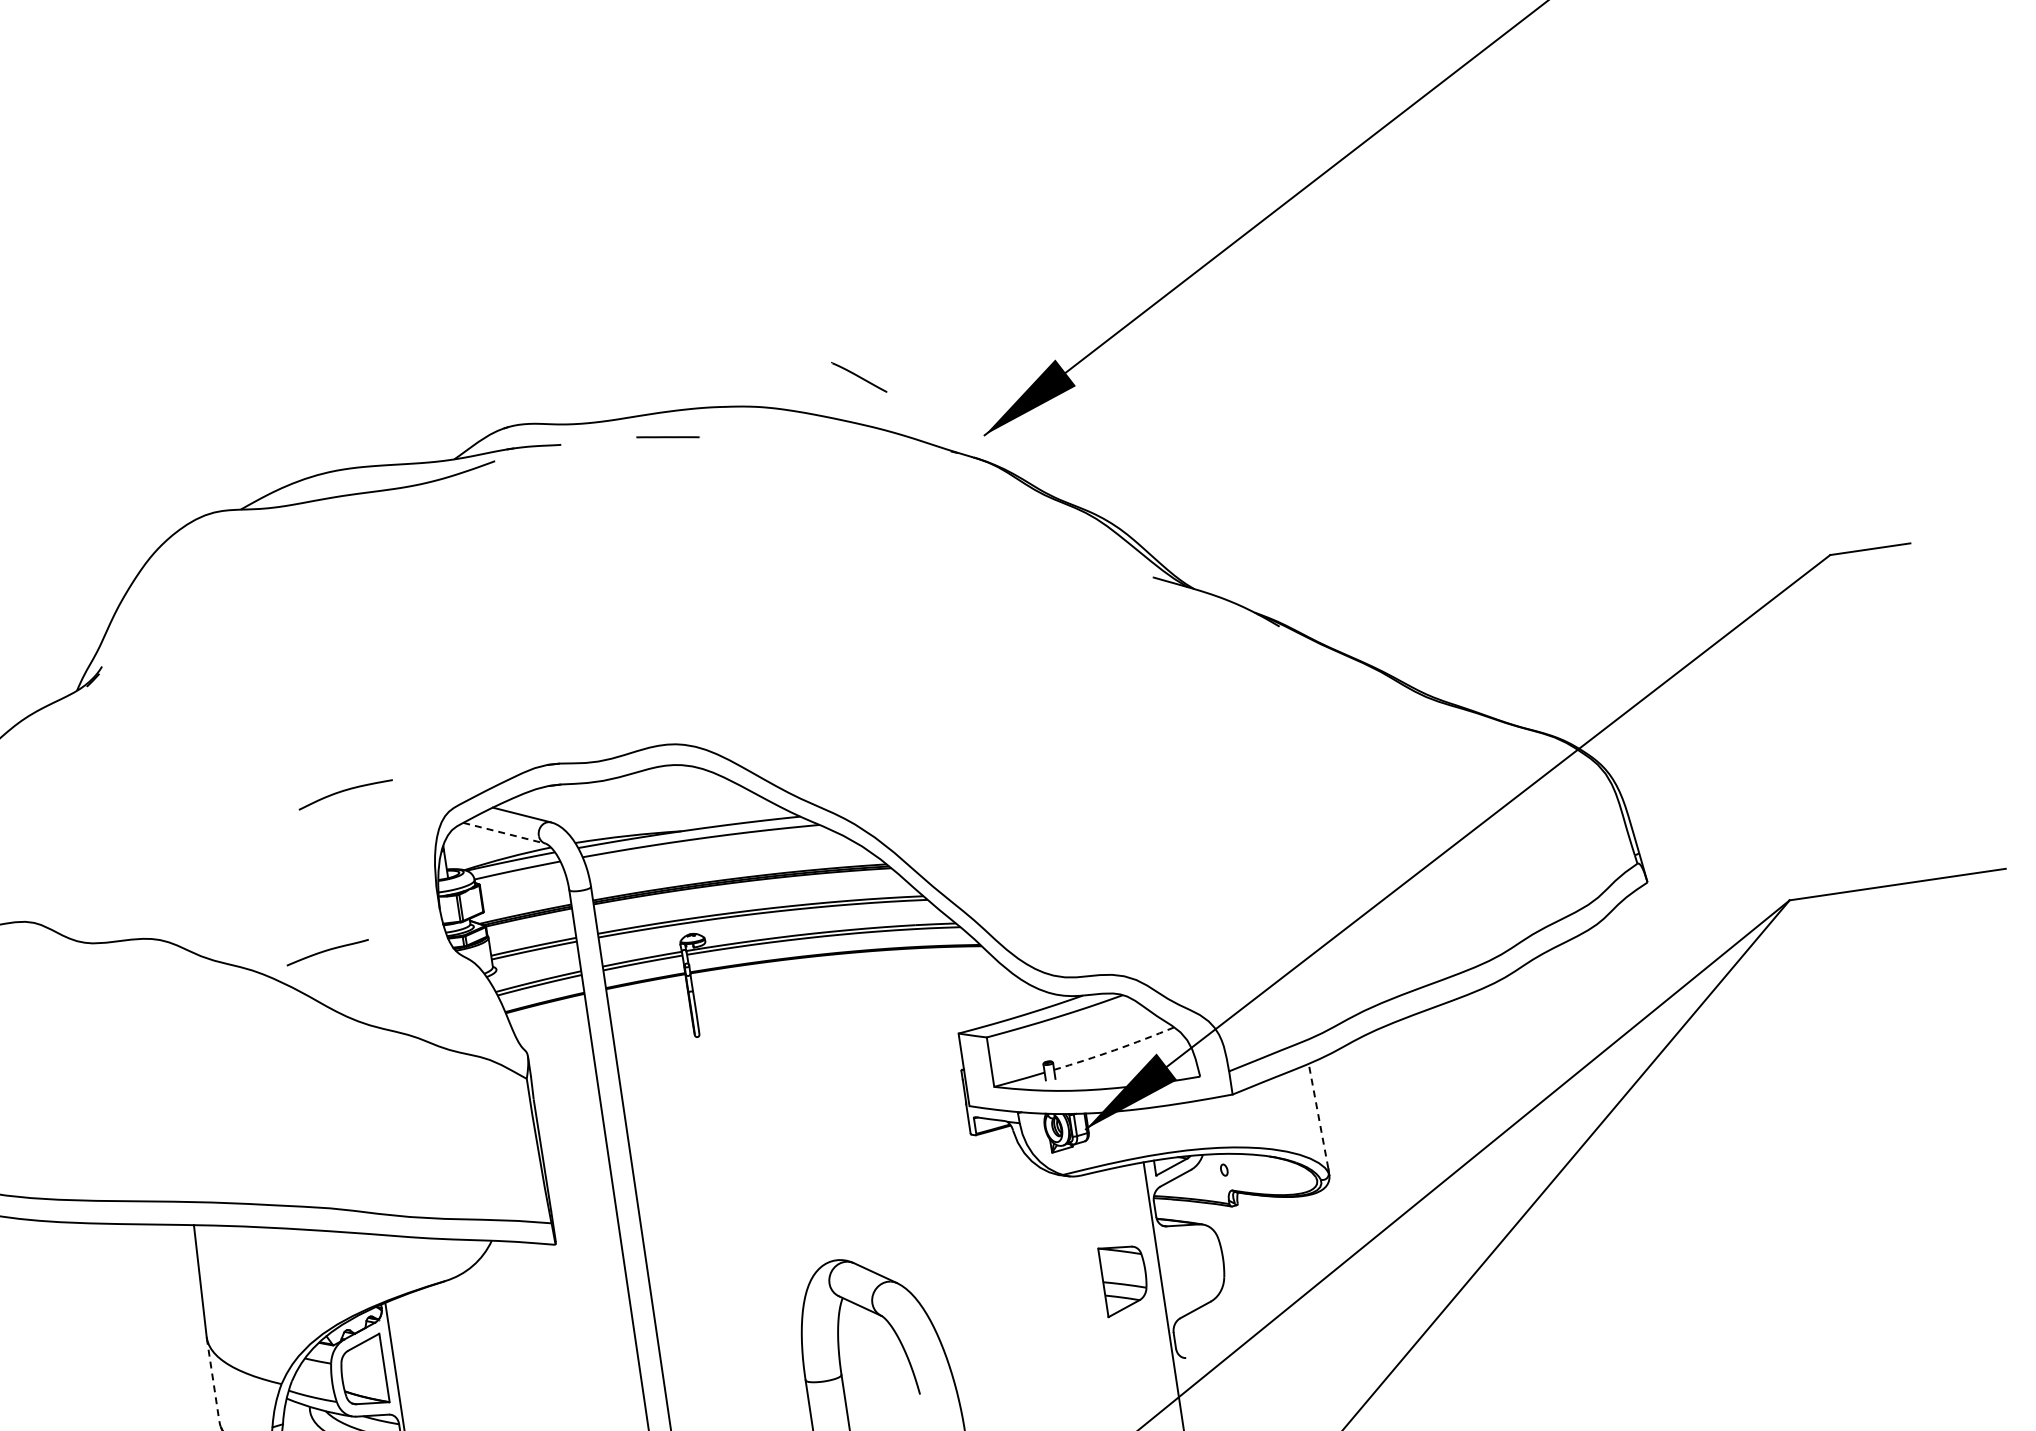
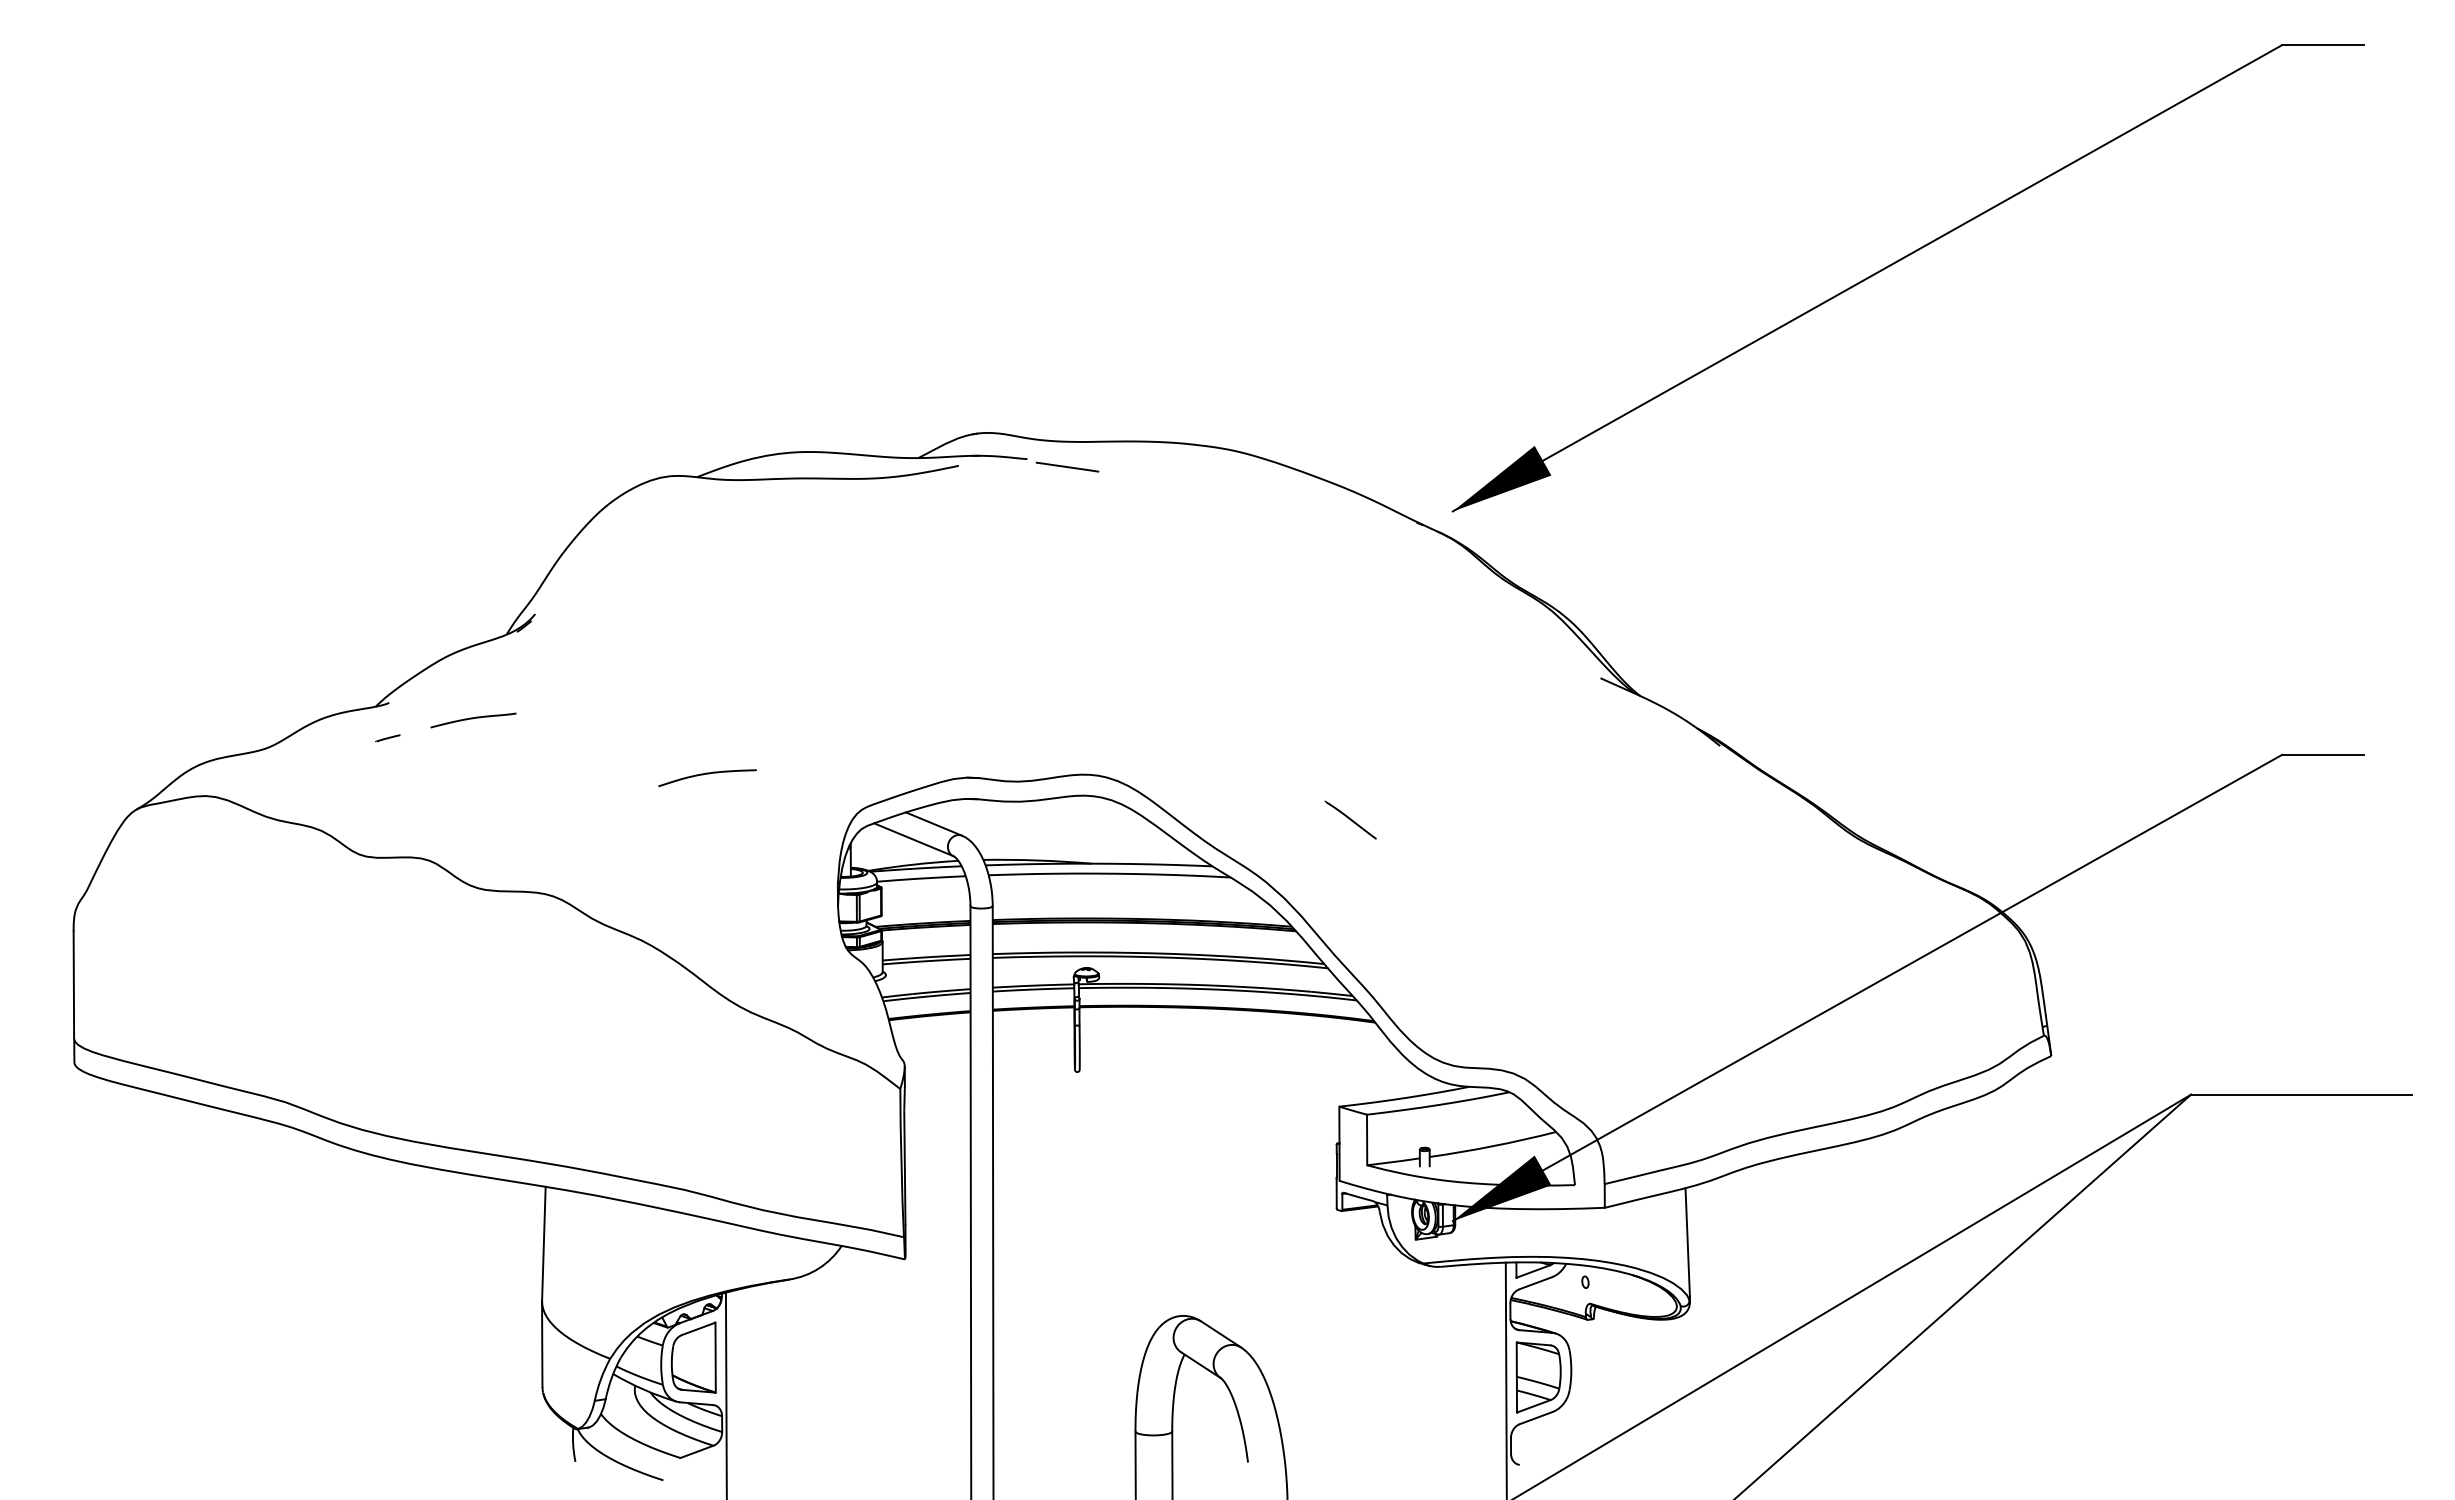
line: (858, 376) -> (1350, 819), moved
line: (667, 436) -> (1067, 466), moved
curve: (345, 791) -> (707, 774), moved
line: (504, 833) -> (913, 839), dashed -> solid
curve: (326, 951) -> (472, 719), moved
arc: (1115, 1050) -> (1493, 1146), dashed -> solid
line: (1318, 1115) -> (1687, 1241), dashed -> solid
part: (1124, 1279) -> (1538, 1377), moved
line: (213, 1379) -> (542, 1344), dashed -> solid

